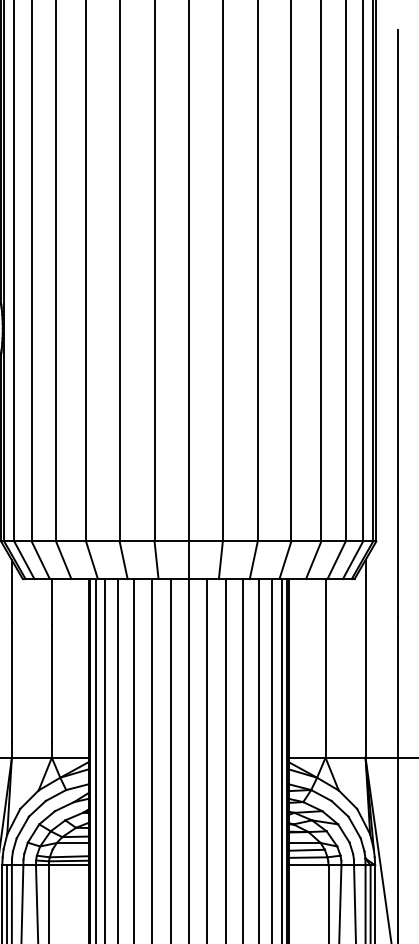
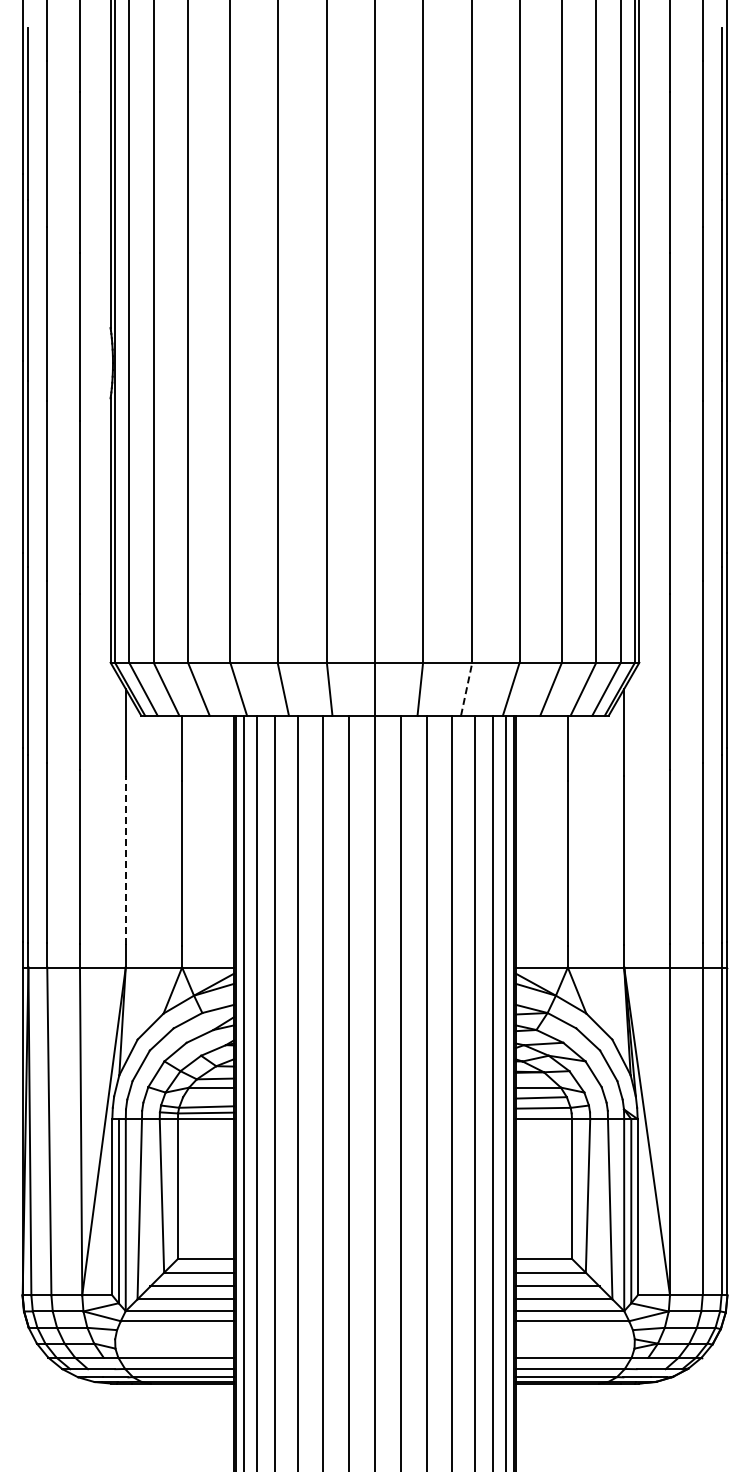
line: (253, 559) -> (466, 688), solid -> dashed
line: (11, 681) -> (125, 860), solid -> dashed

